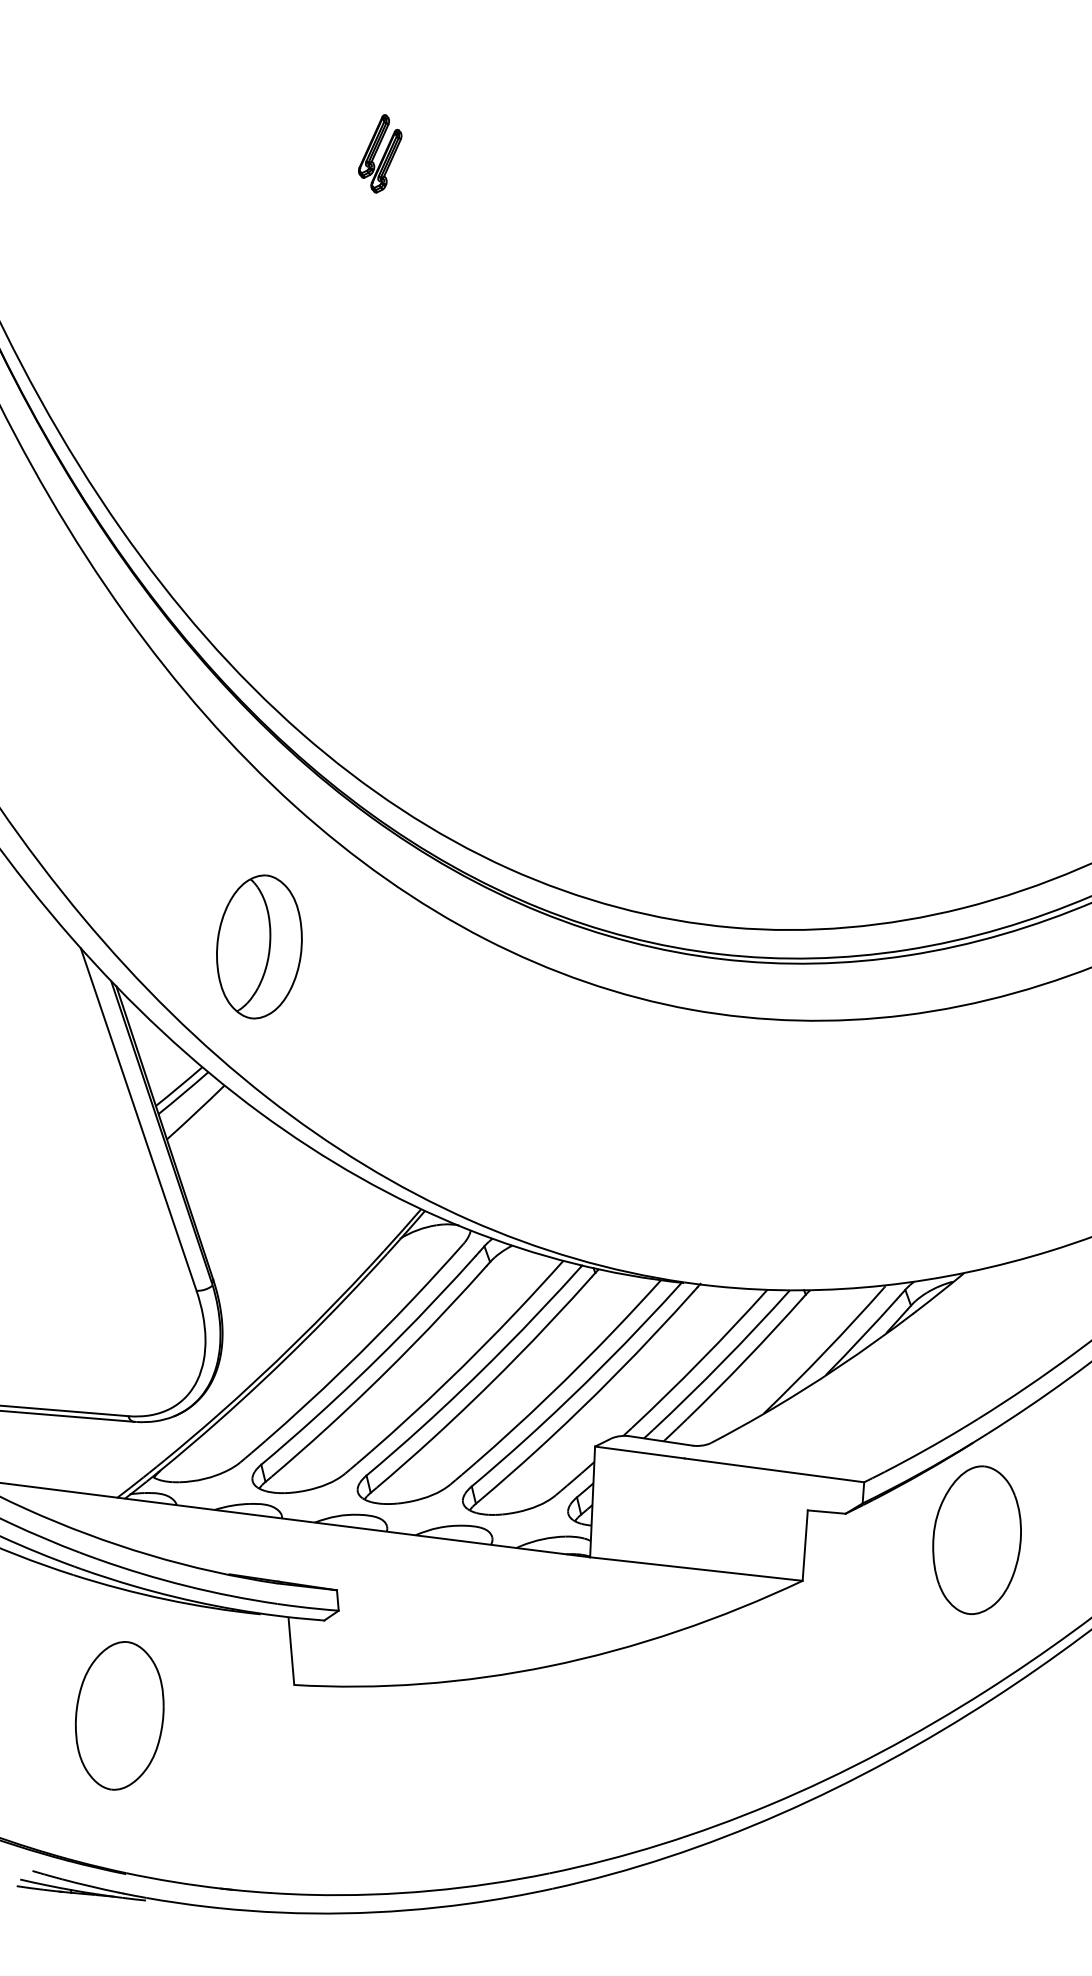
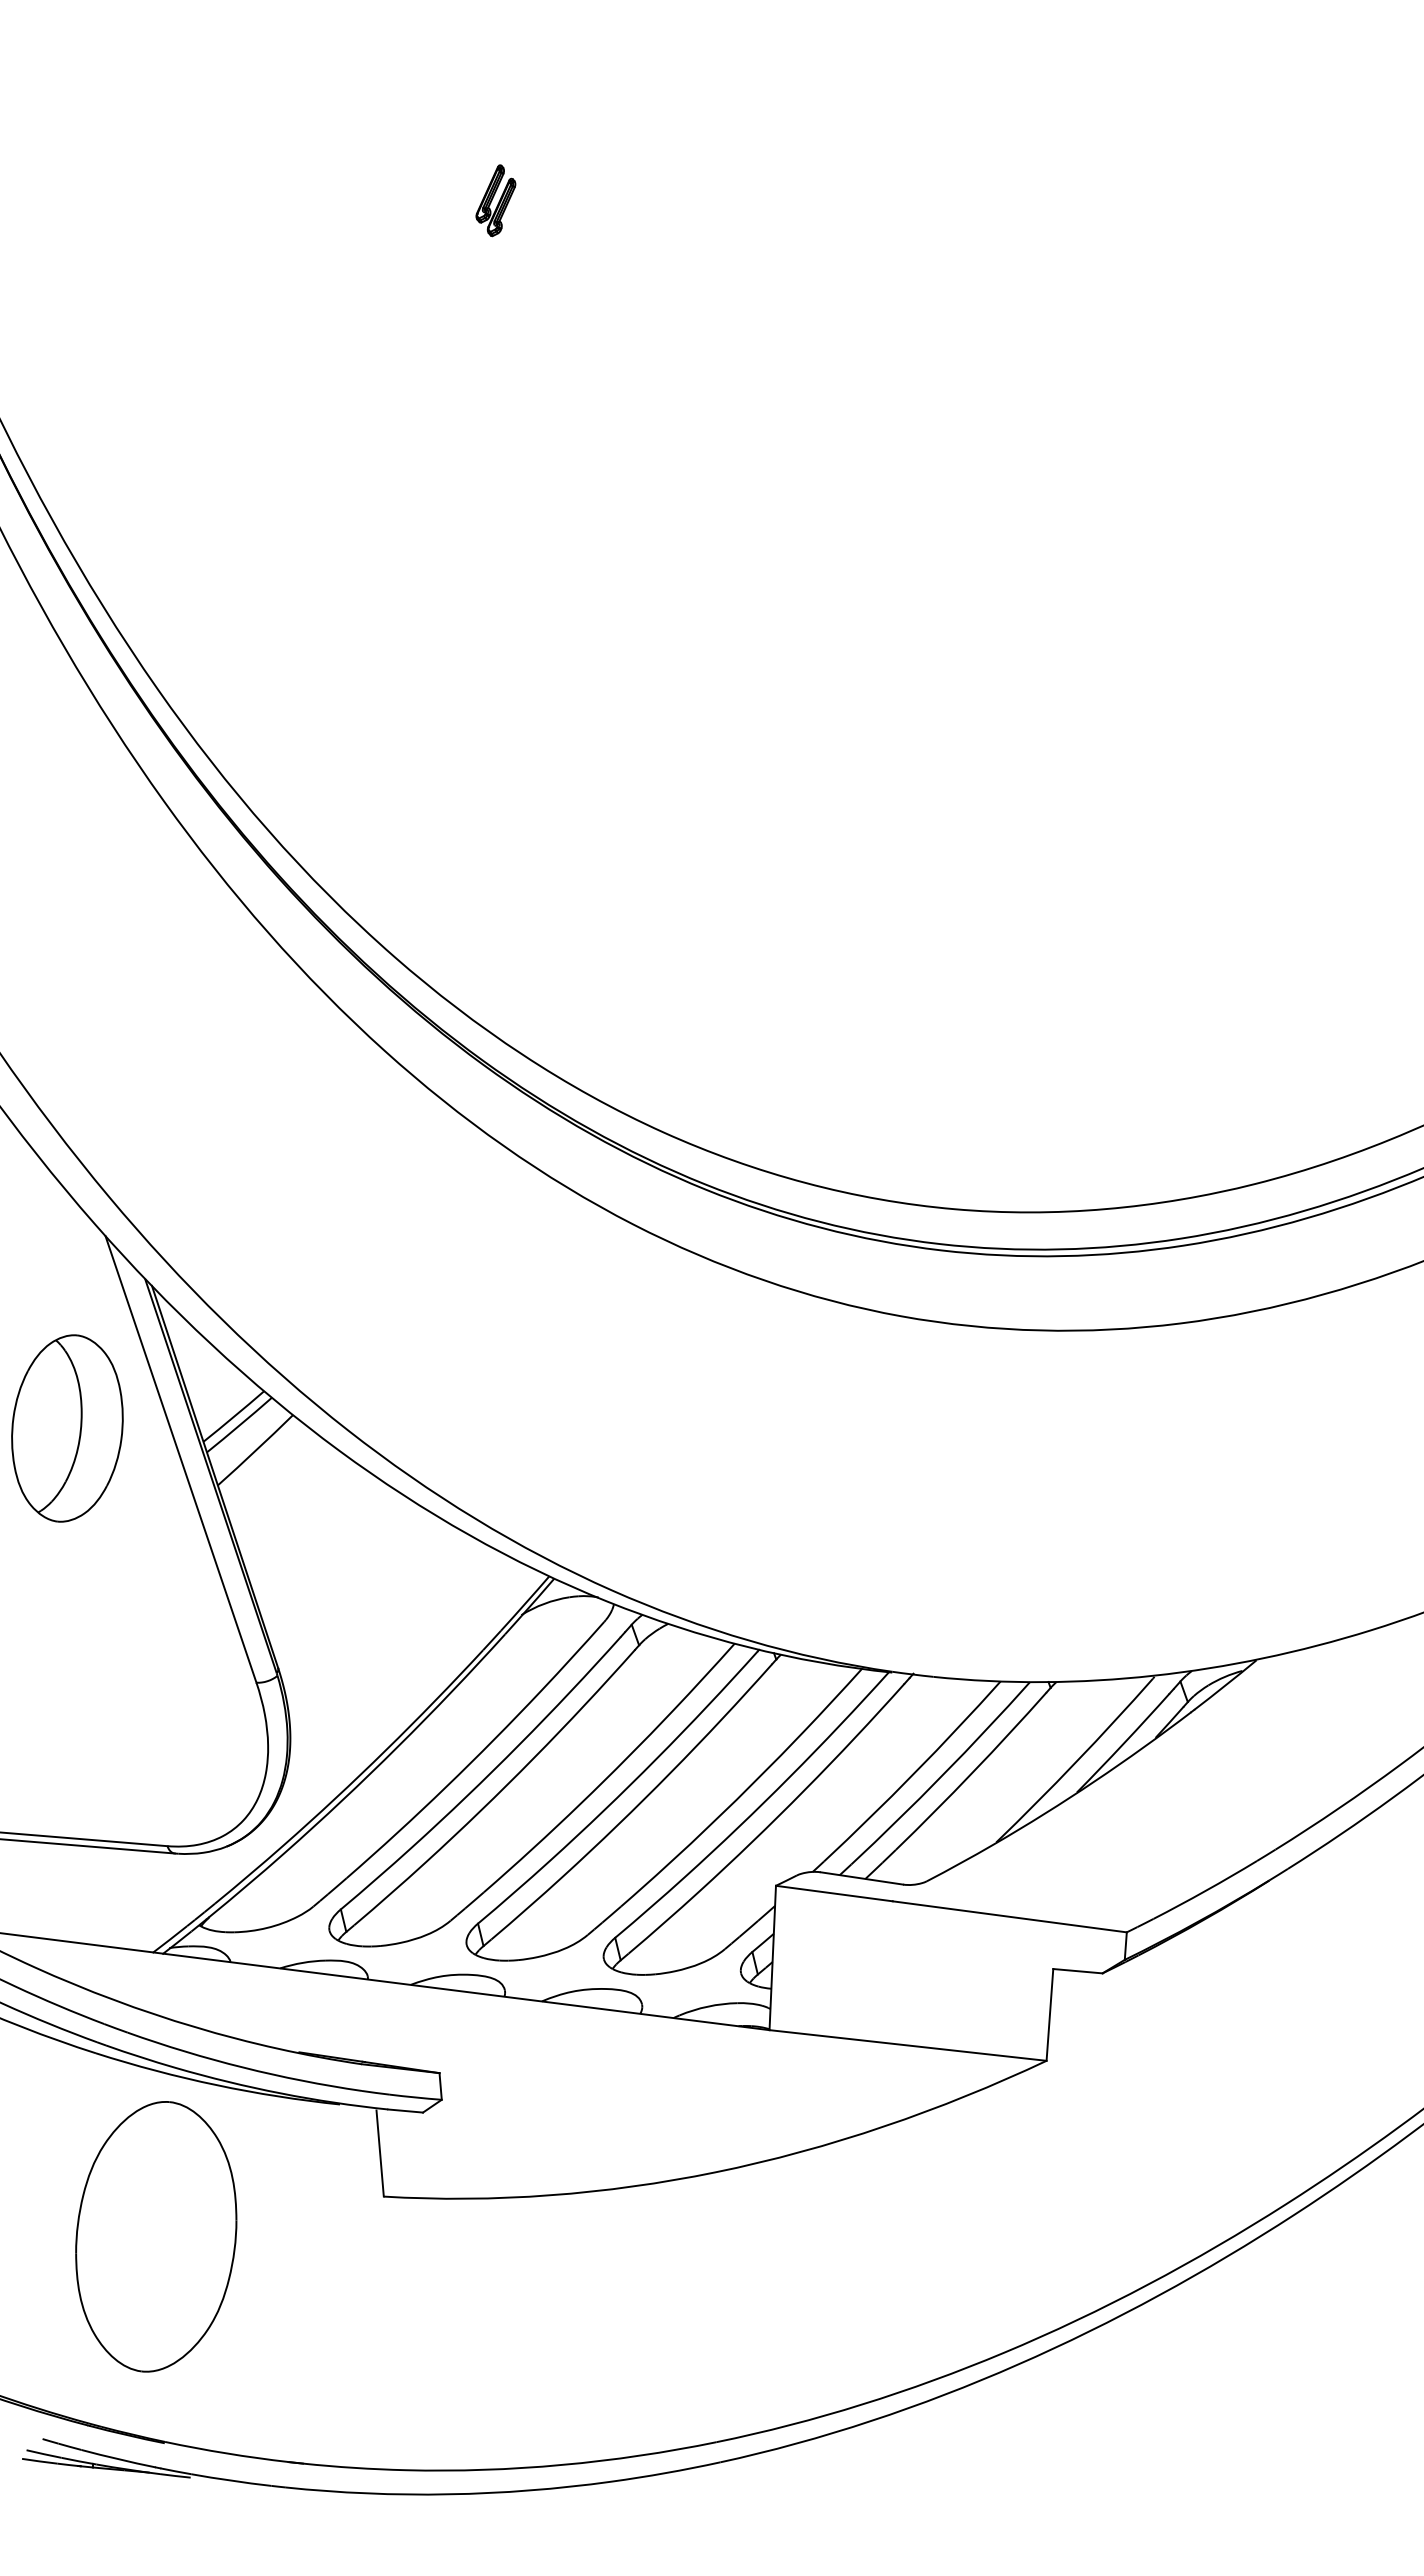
part: (379, 153) -> (495, 200), size x0.7
part: (259, 946) -> (67, 1428), moved
part: (976, 1539) -> (1273, 2007), removed
part: (119, 1715) -> (156, 2236), size x1.4

